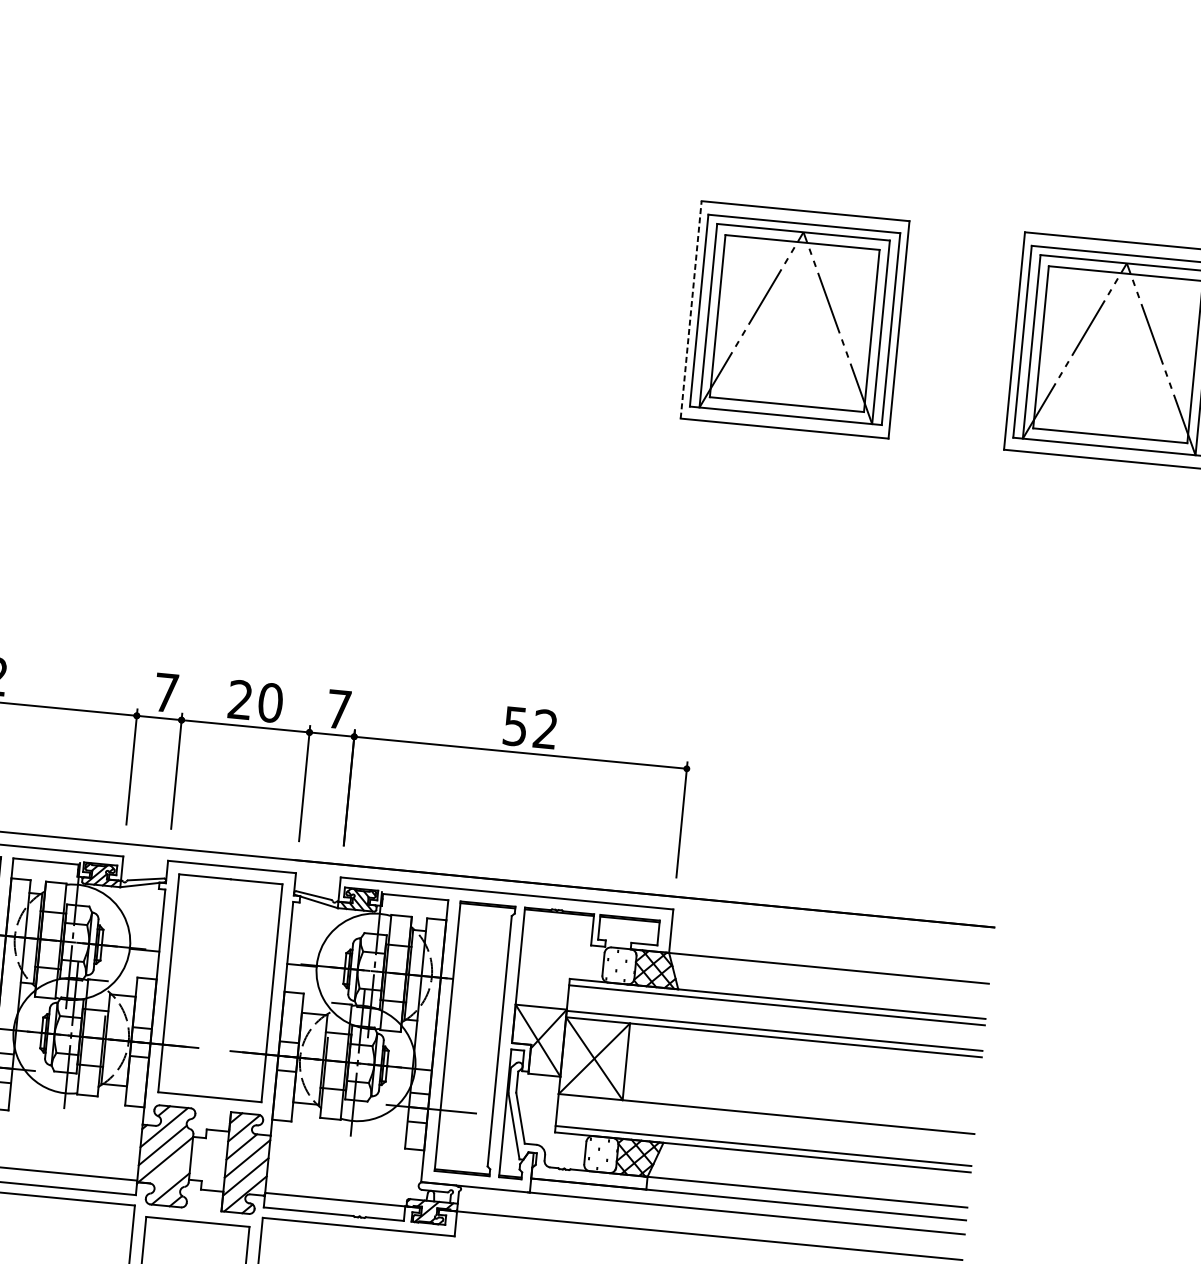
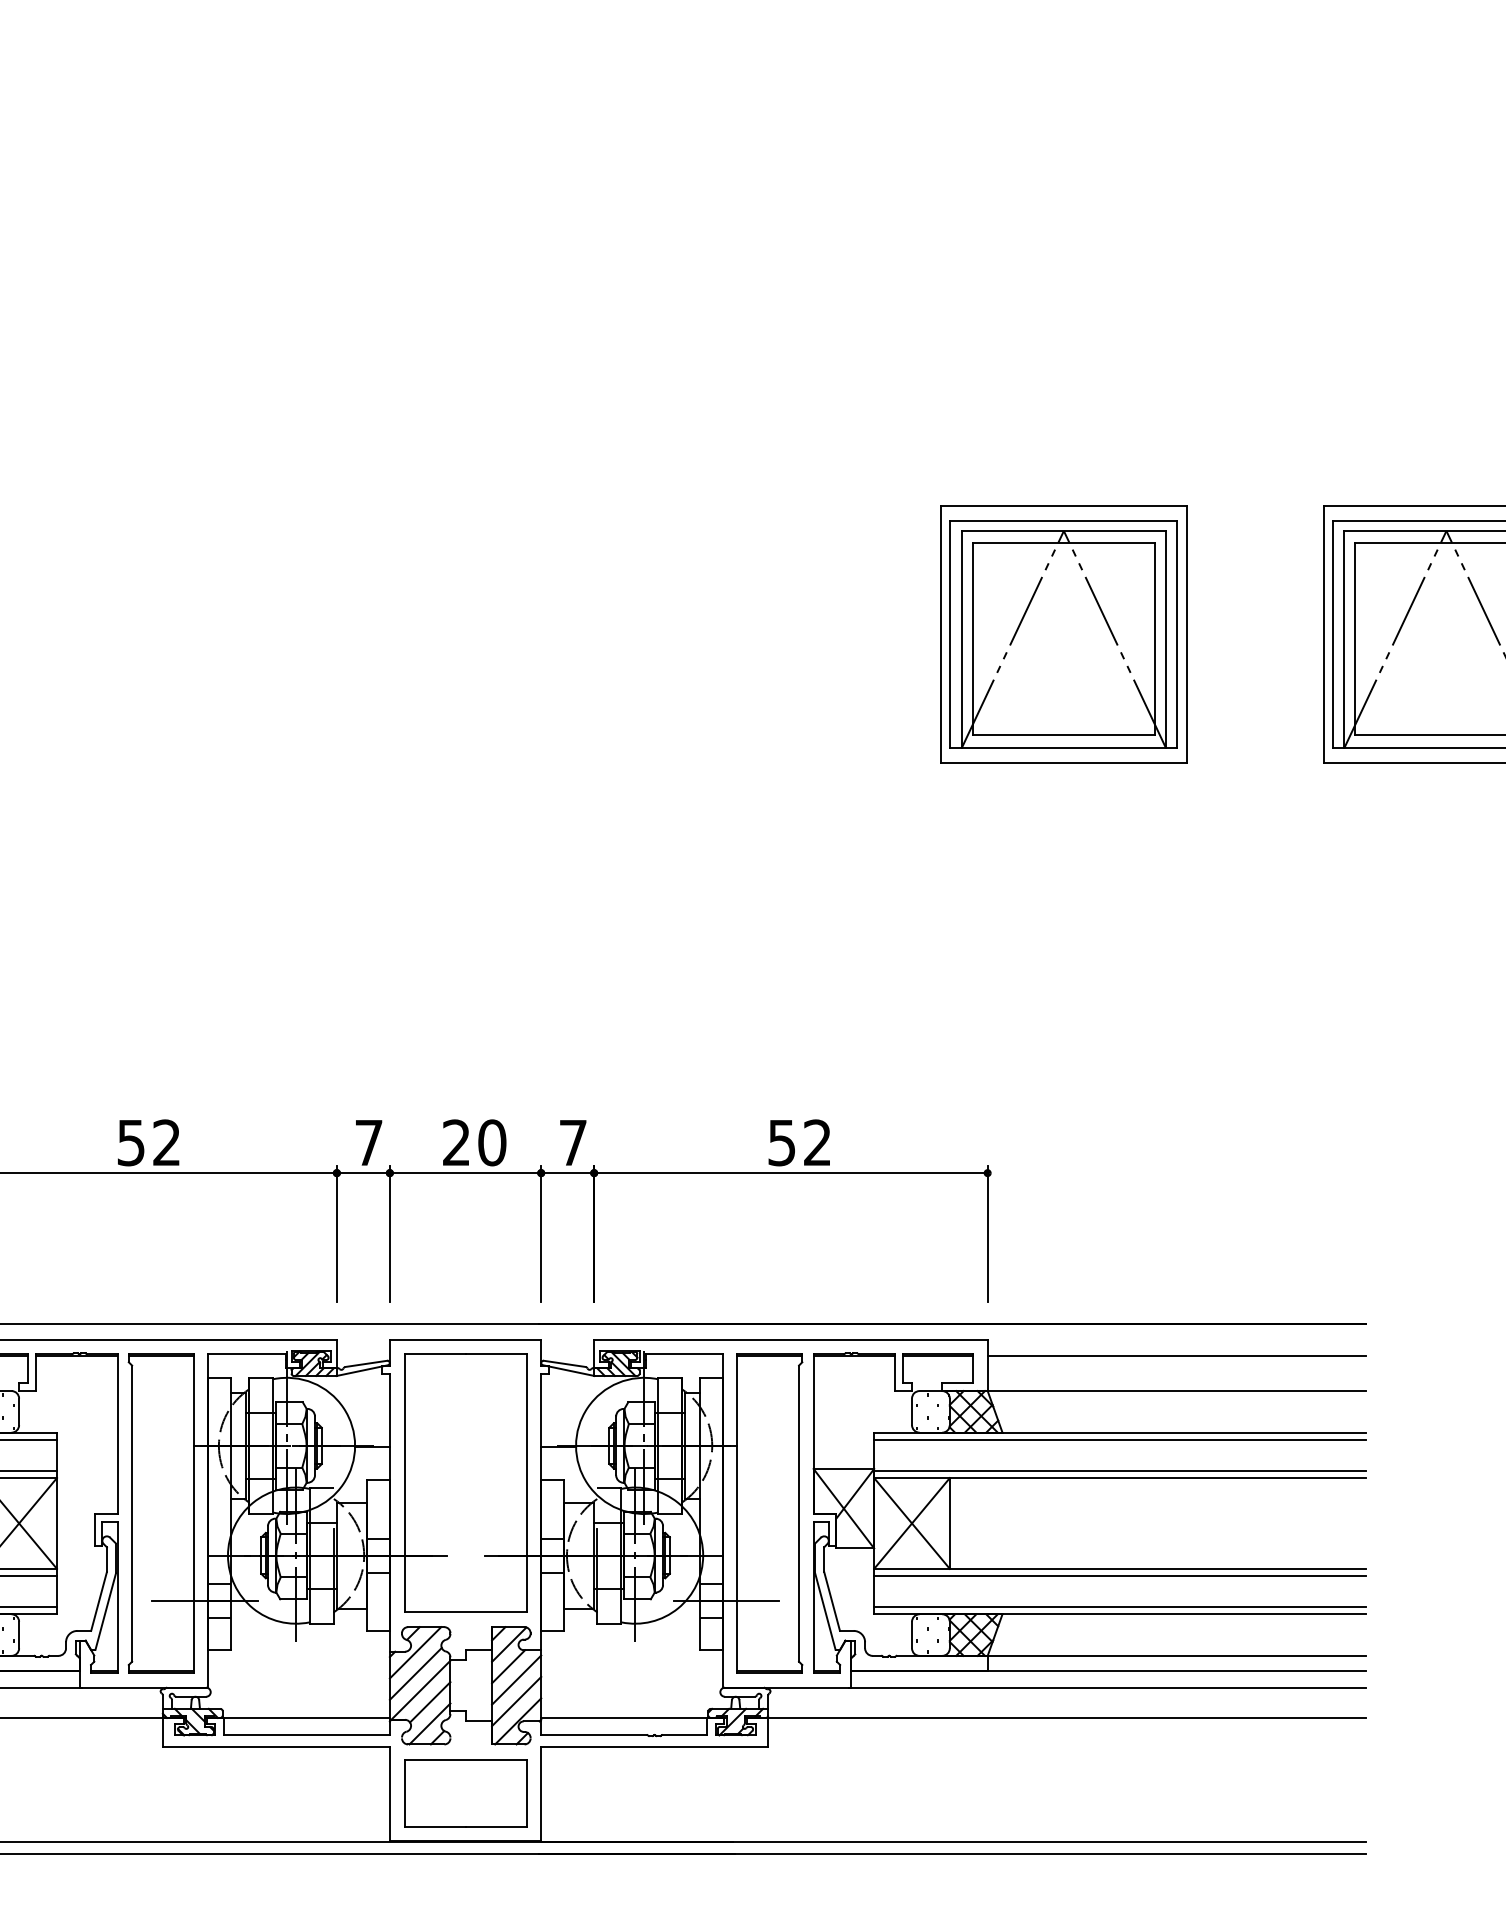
line: (690, 309) -> (940, 634), dashed -> solid
line: (831, 939) -> (1176, 1356), added
line: (766, 1120) -> (1120, 1576), added
line: (172, 1170) -> (430, 1702), added

